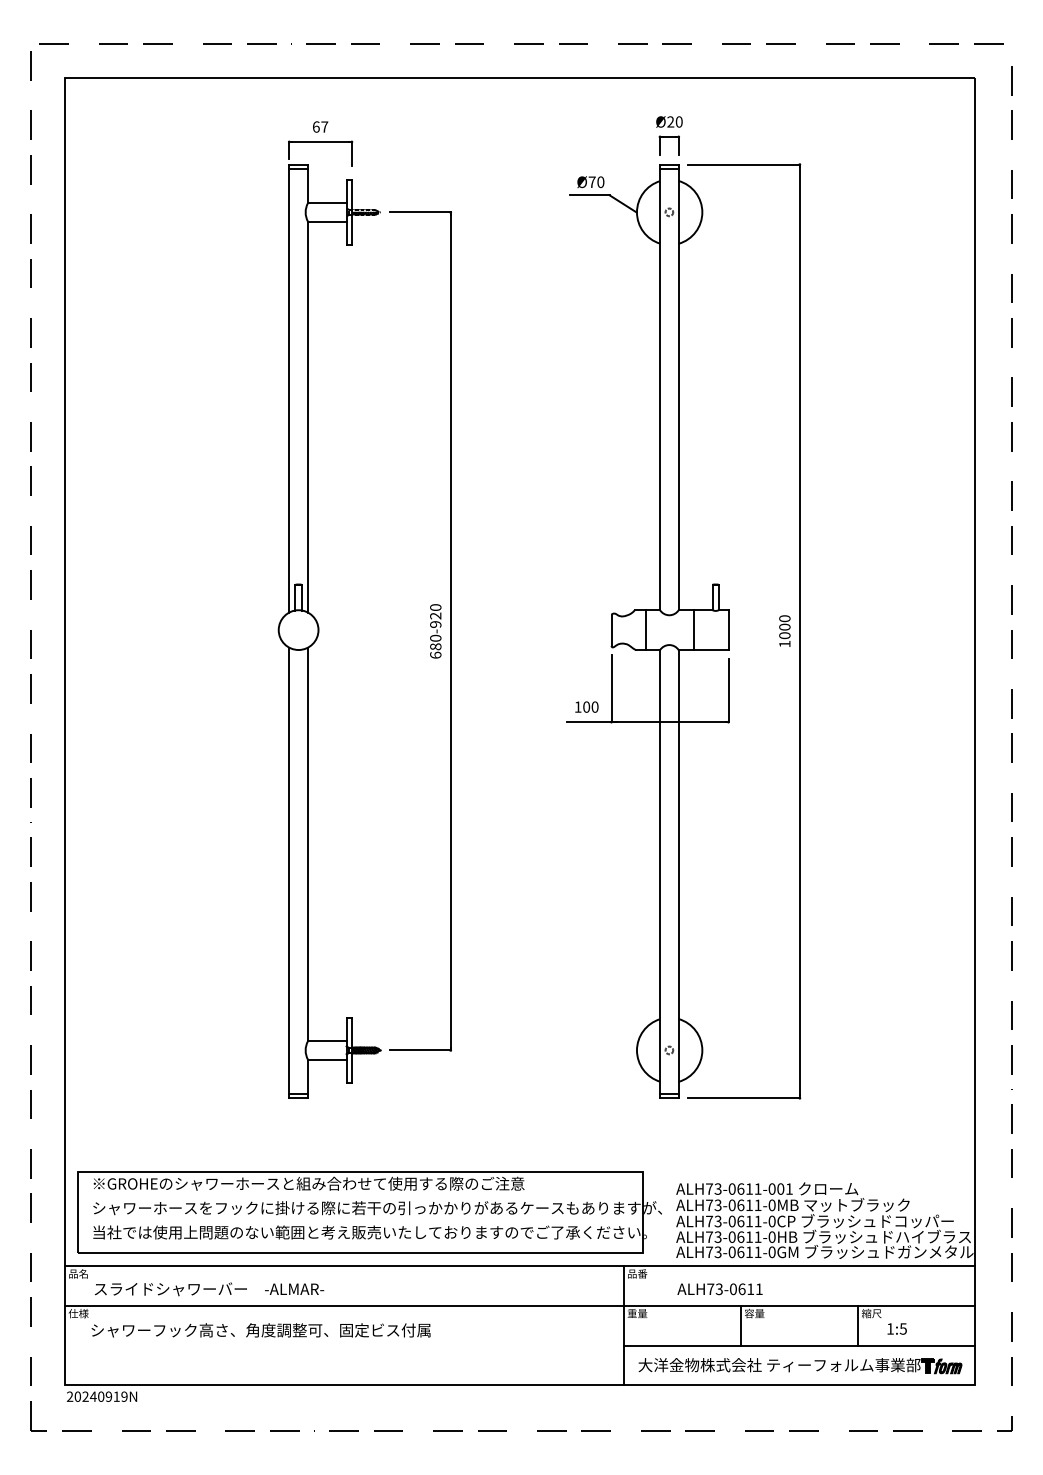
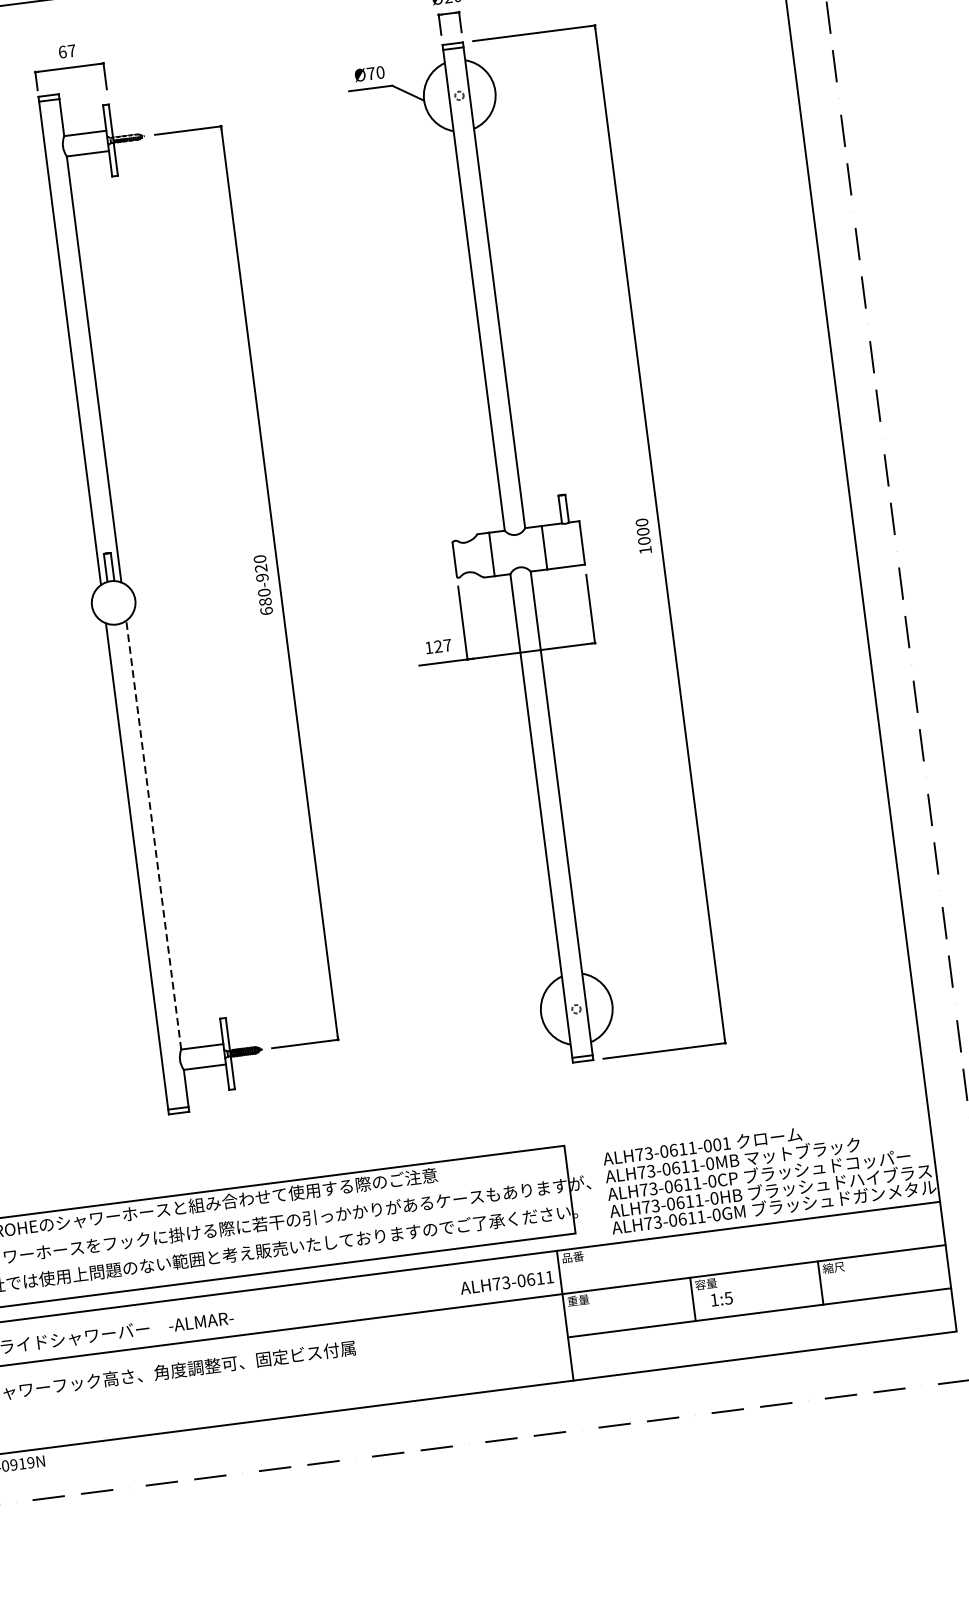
text: (590, 706) -> (442, 645), 100 -> 127
line: (307, 844) -> (153, 835), solid -> dashed
text: (719, 1289) -> (506, 1283), moved
text: (896, 1328) -> (721, 1298), moved
part: (800, 1366) -> (763, 1335), removed

